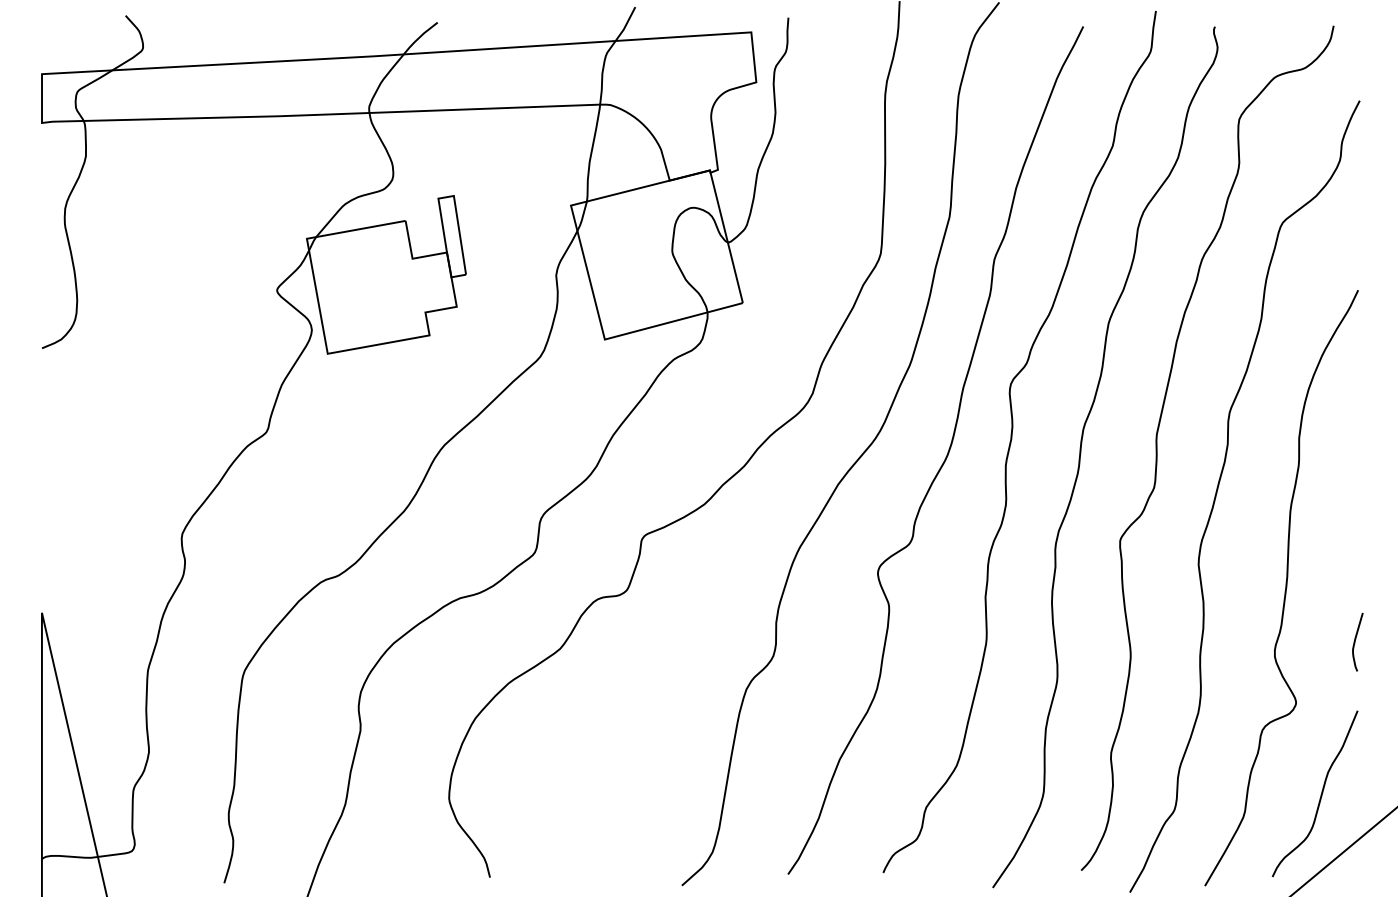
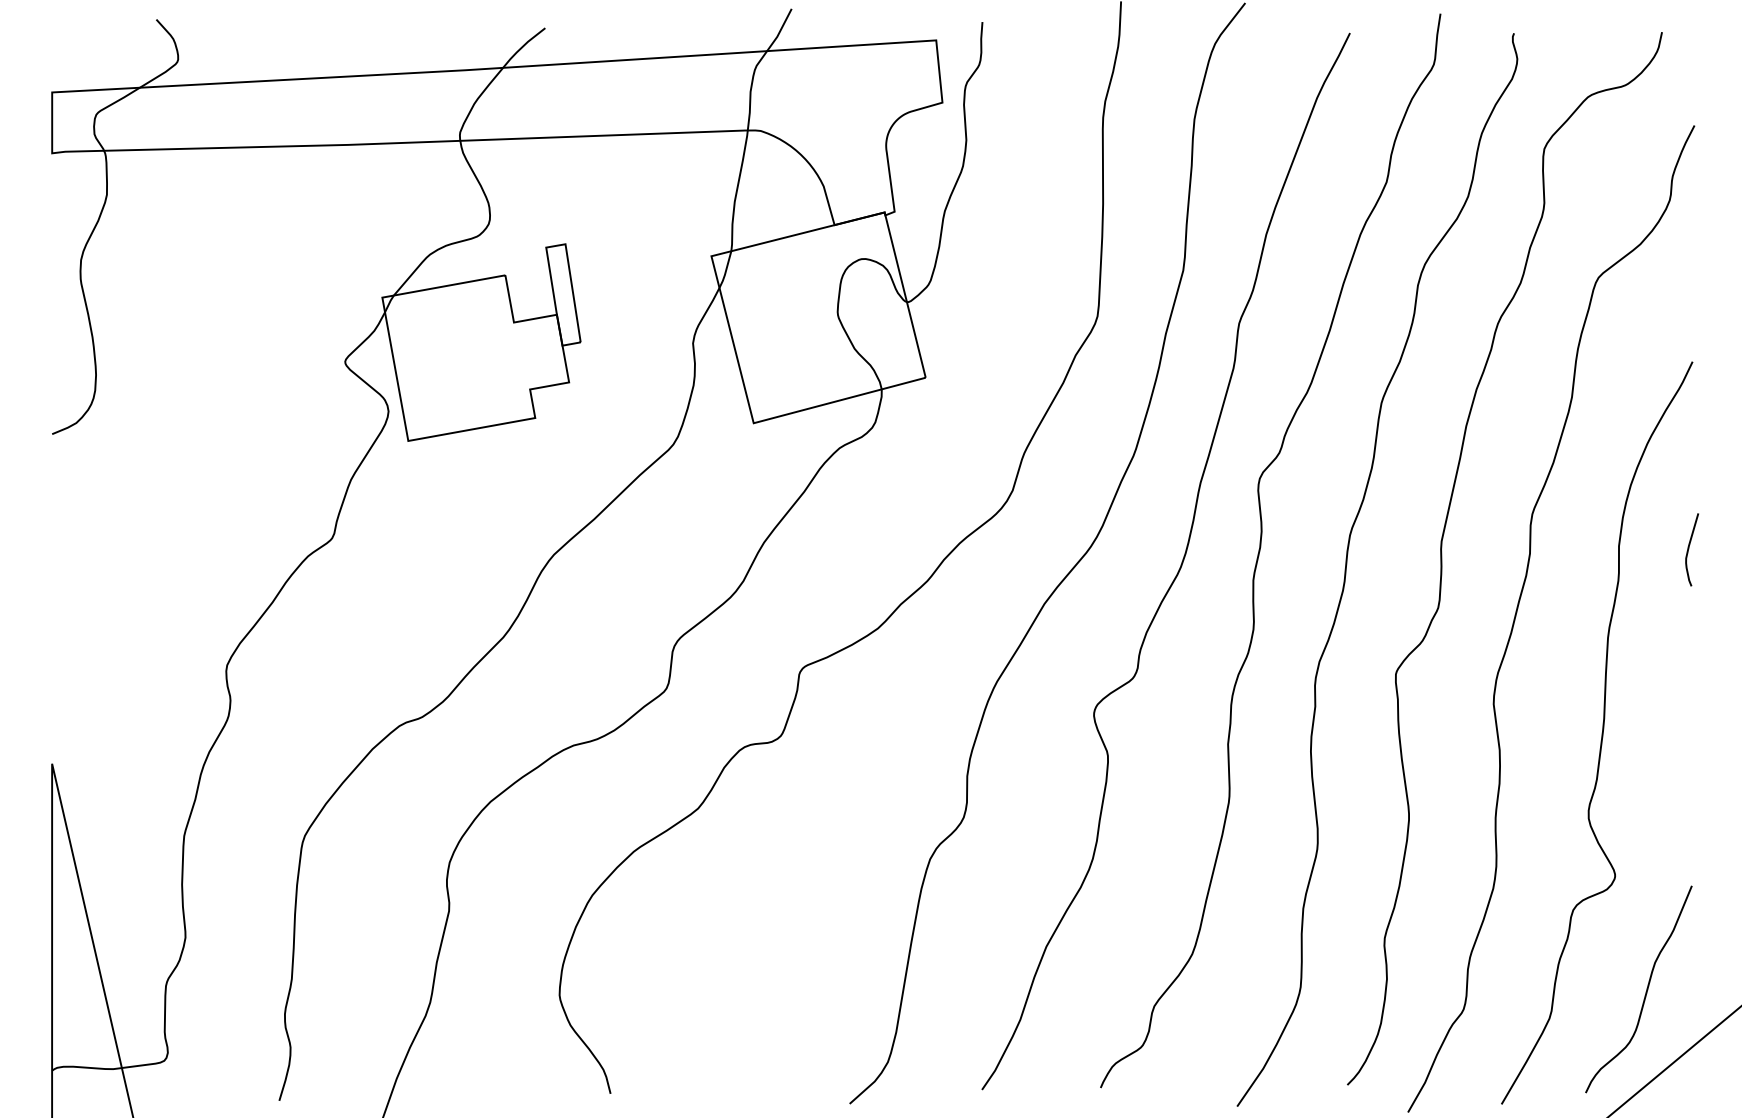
curve: (1355, 641) -> (1689, 549), moved

